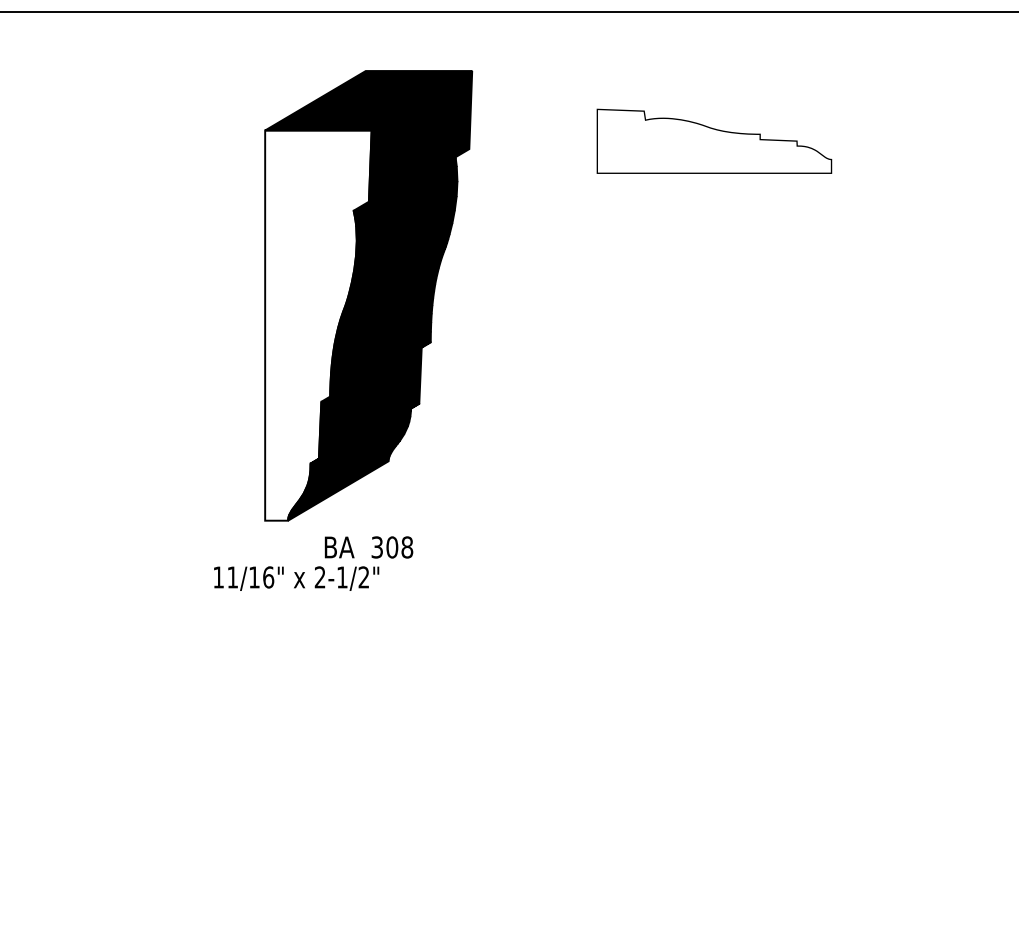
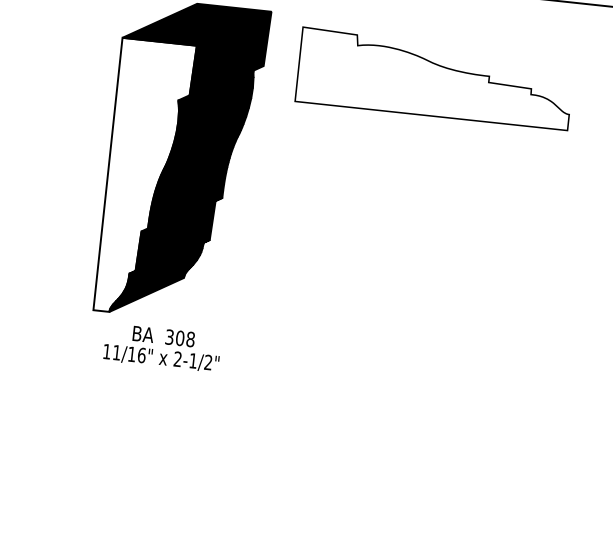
part: (714, 141) -> (435, 79), size x1.67
text: (296, 578) -> (161, 358), moved

